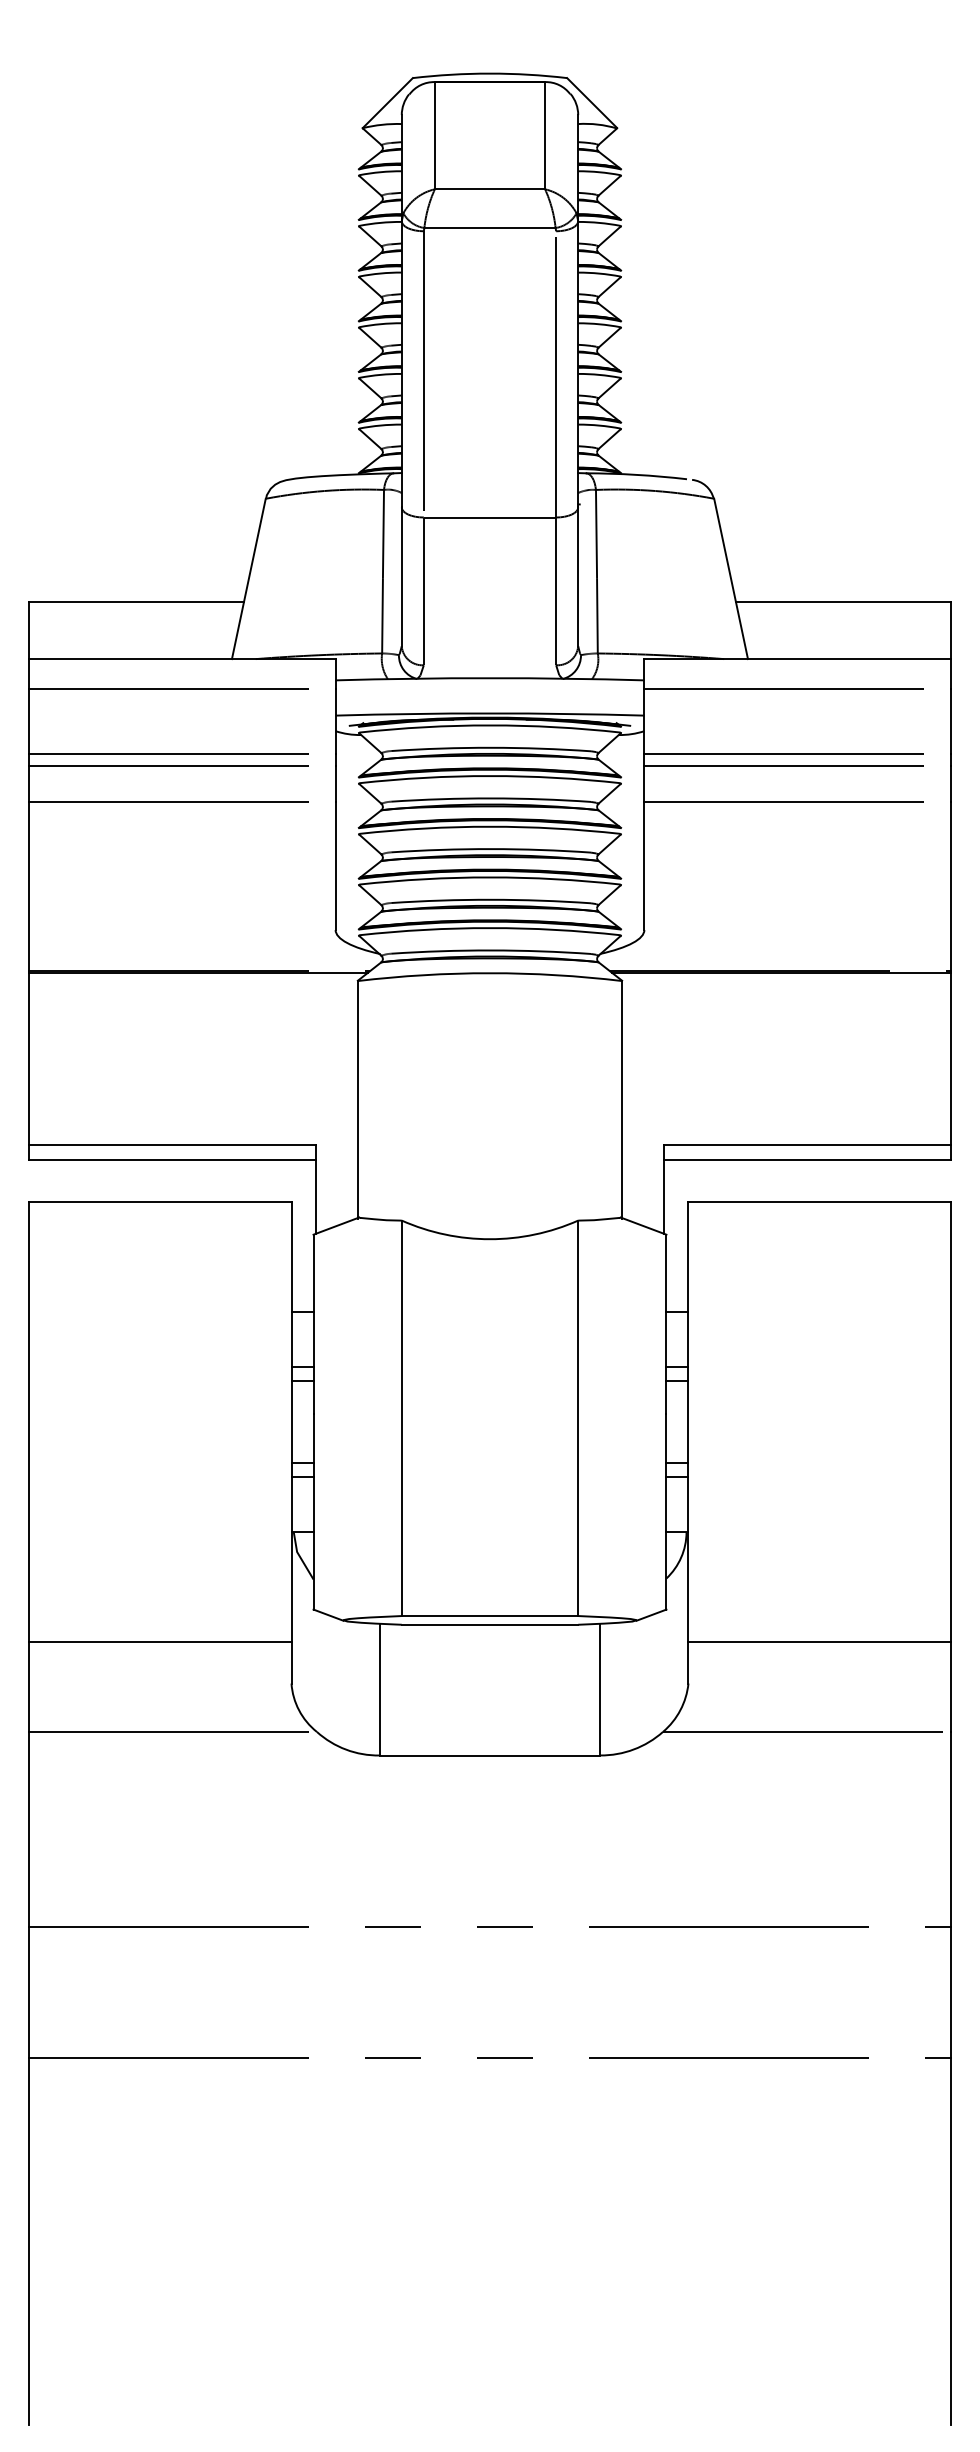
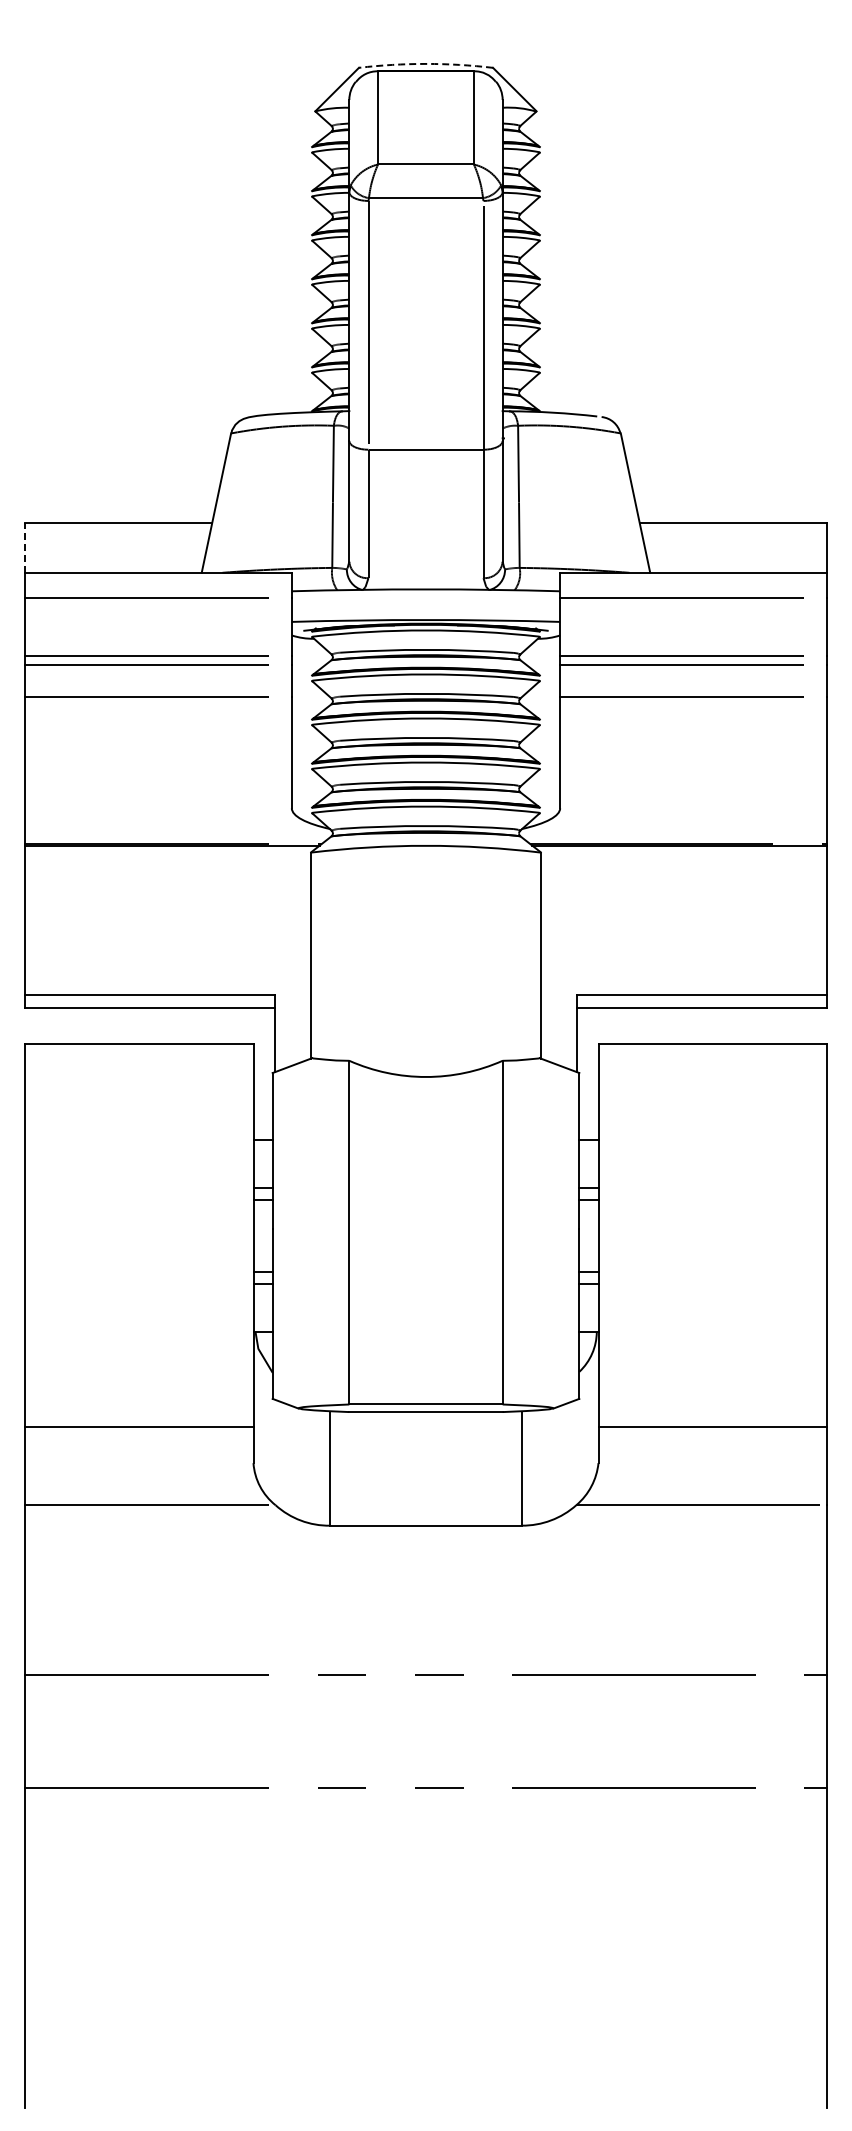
arc: (490, 73) -> (426, 63), solid -> dashed
line: (29, 629) -> (25, 547), solid -> dashed

